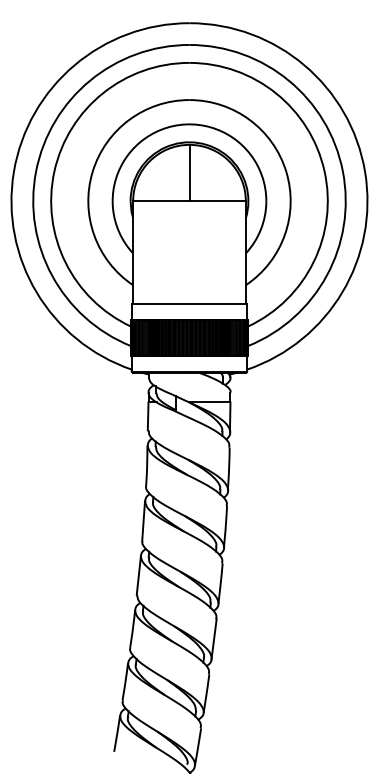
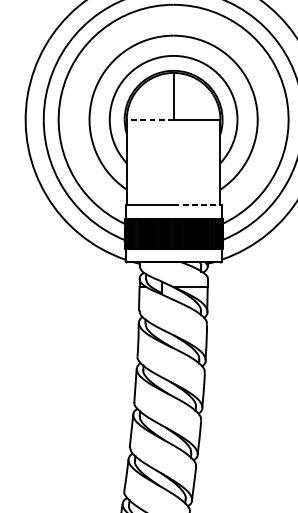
line: (160, 201) -> (149, 120), solid -> dashed
line: (218, 303) -> (197, 204), solid -> dashed

